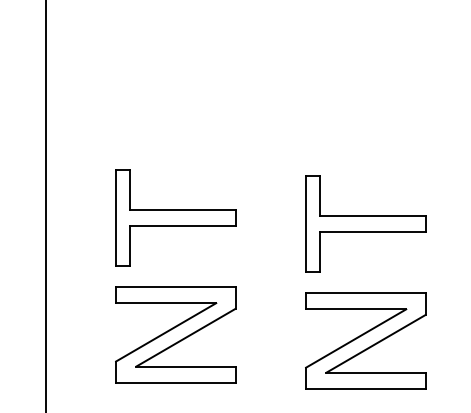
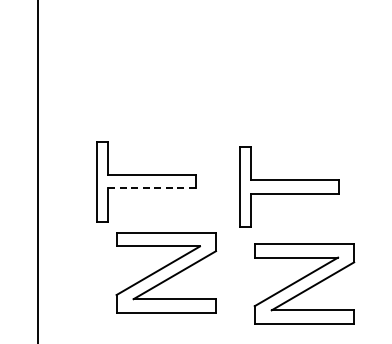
part: (365, 223) -> (289, 186), moved
line: (182, 226) -> (151, 188), solid -> dashed
part: (174, 334) -> (165, 272), moved

